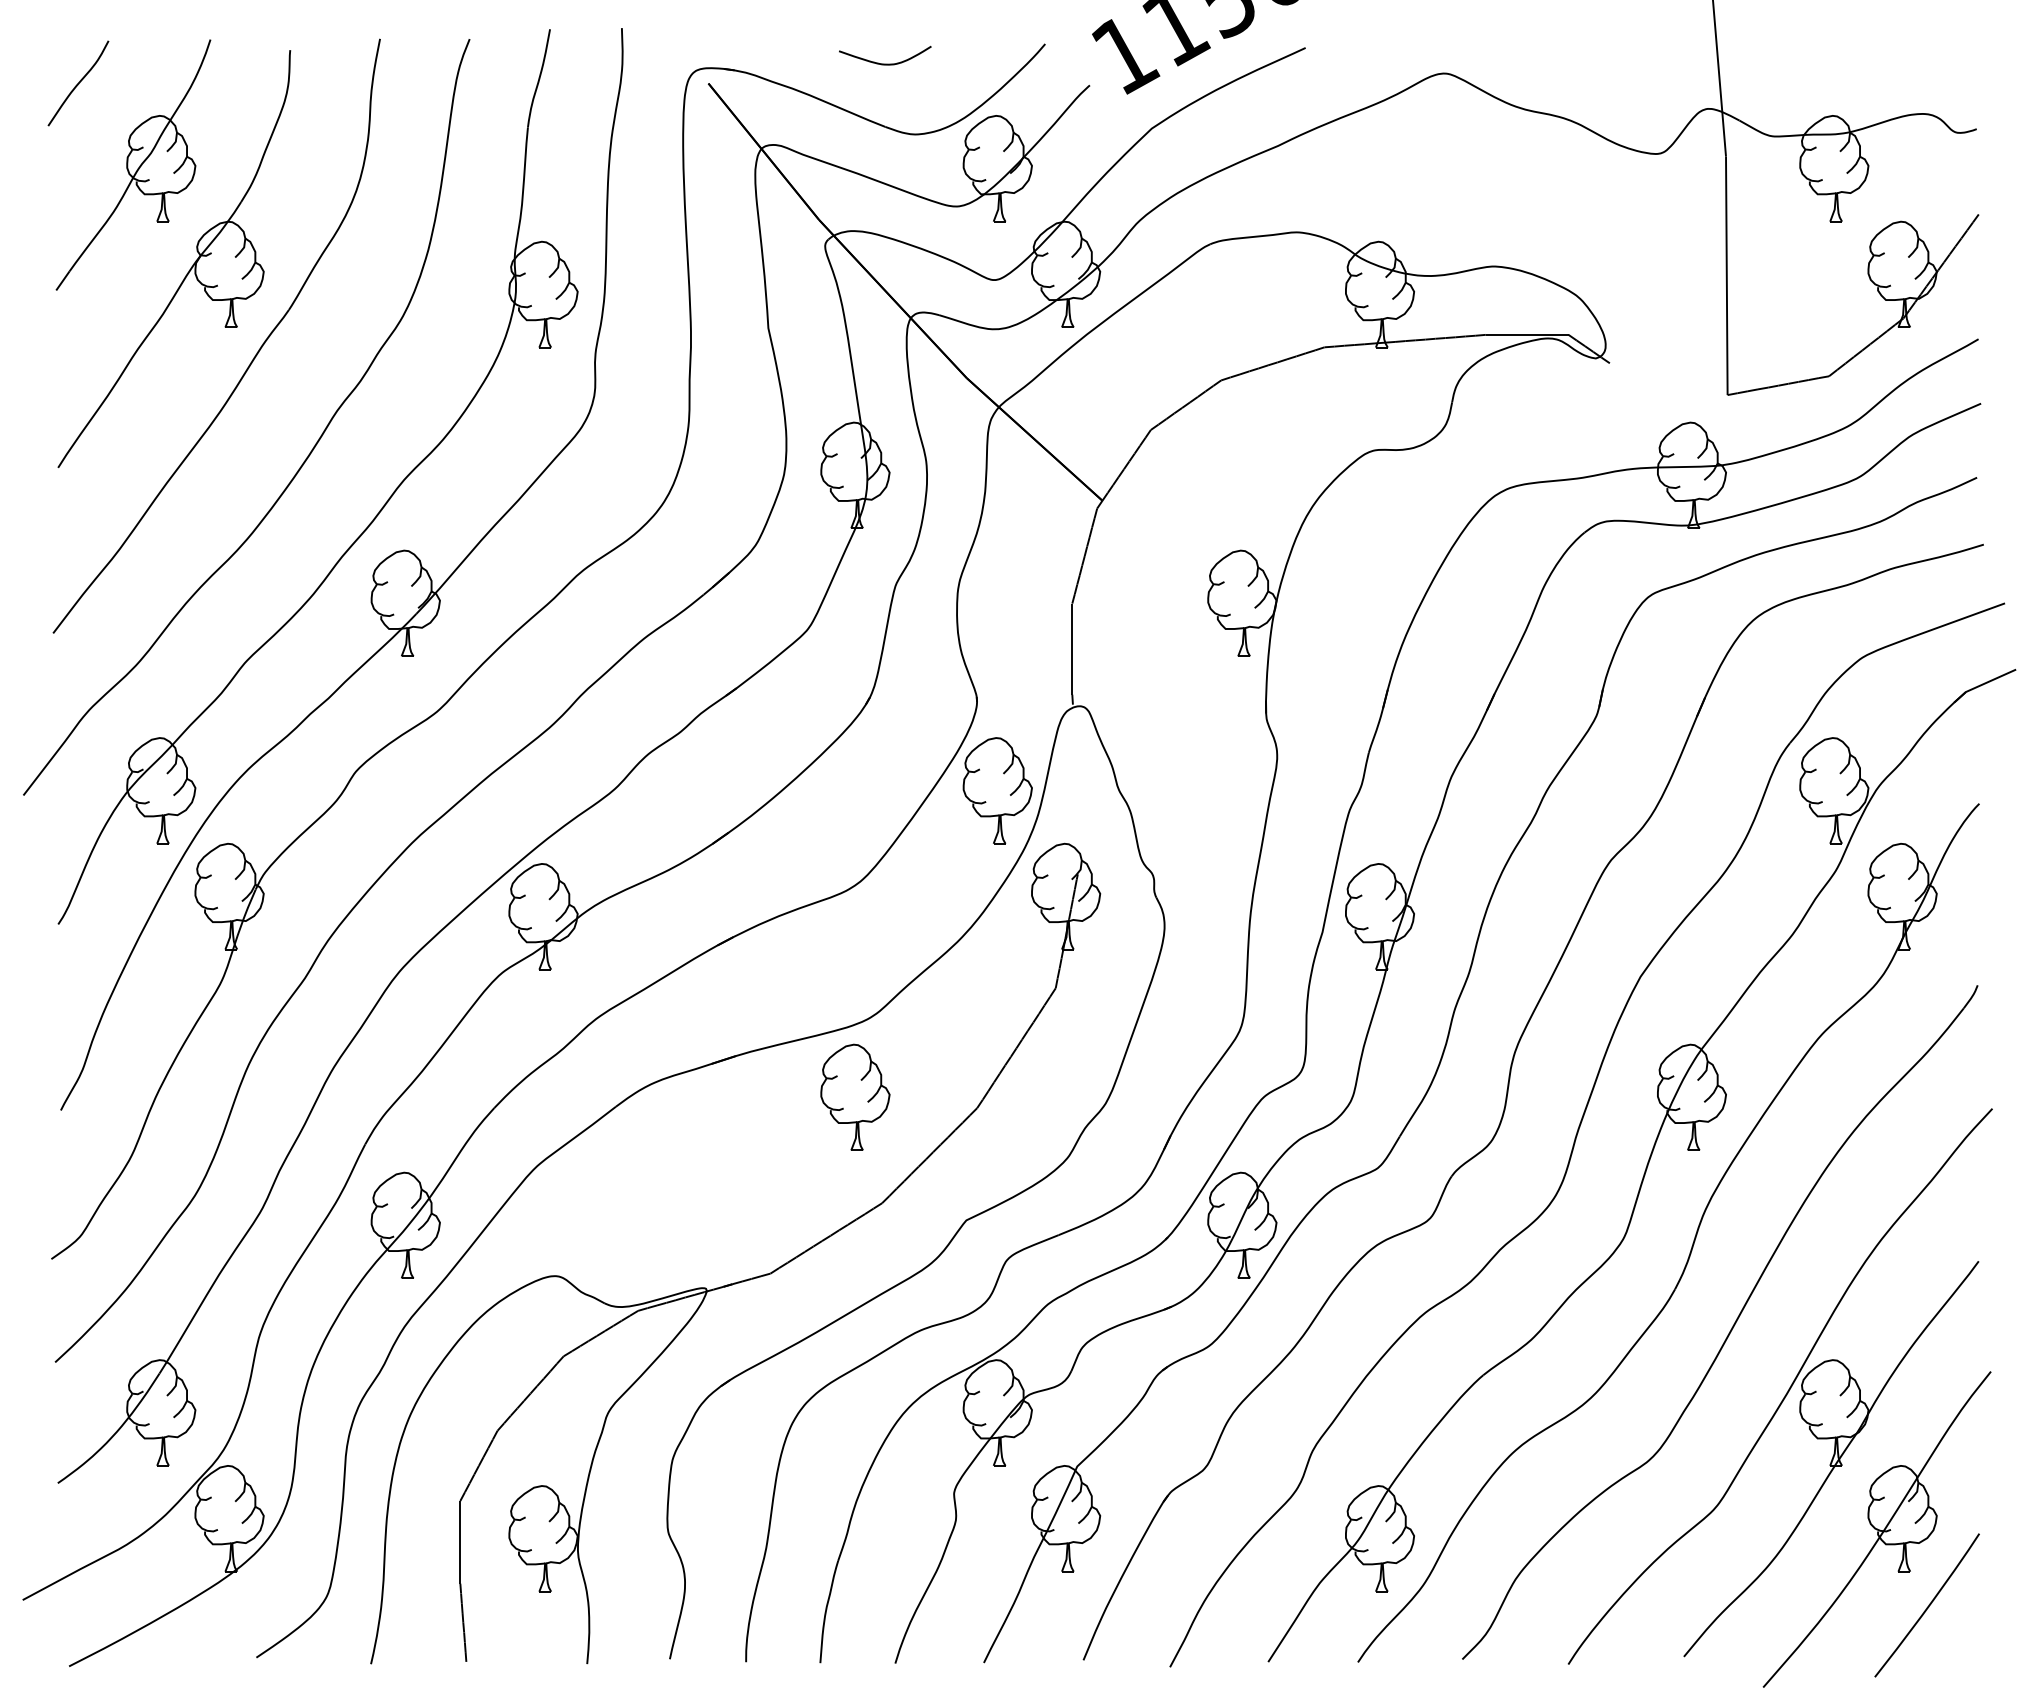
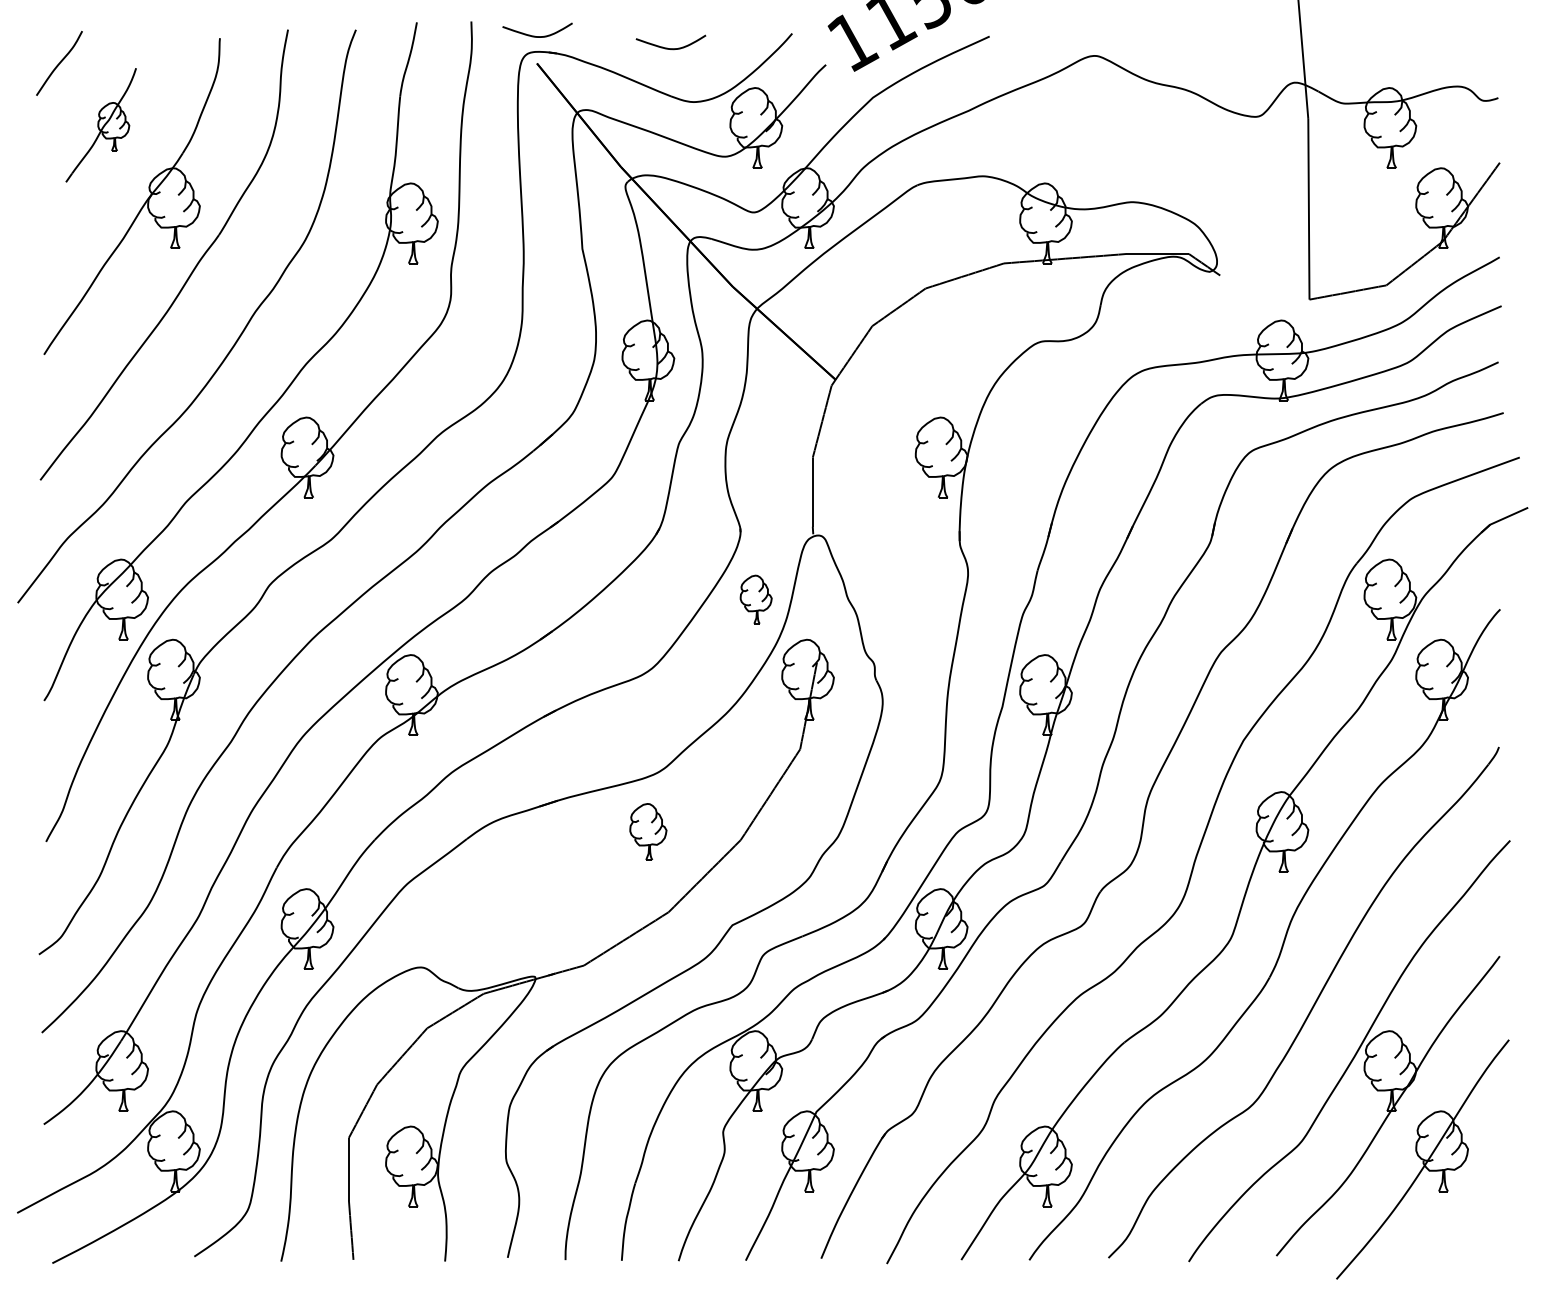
curve: (709, 47) -> (537, 36), added
part: (133, 164) -> (101, 124), size x0.6
part: (997, 790) -> (756, 599), size x0.6
part: (855, 1096) -> (648, 831), size x0.7
curve: (1927, 1606) -> (1461, 1217), removed

